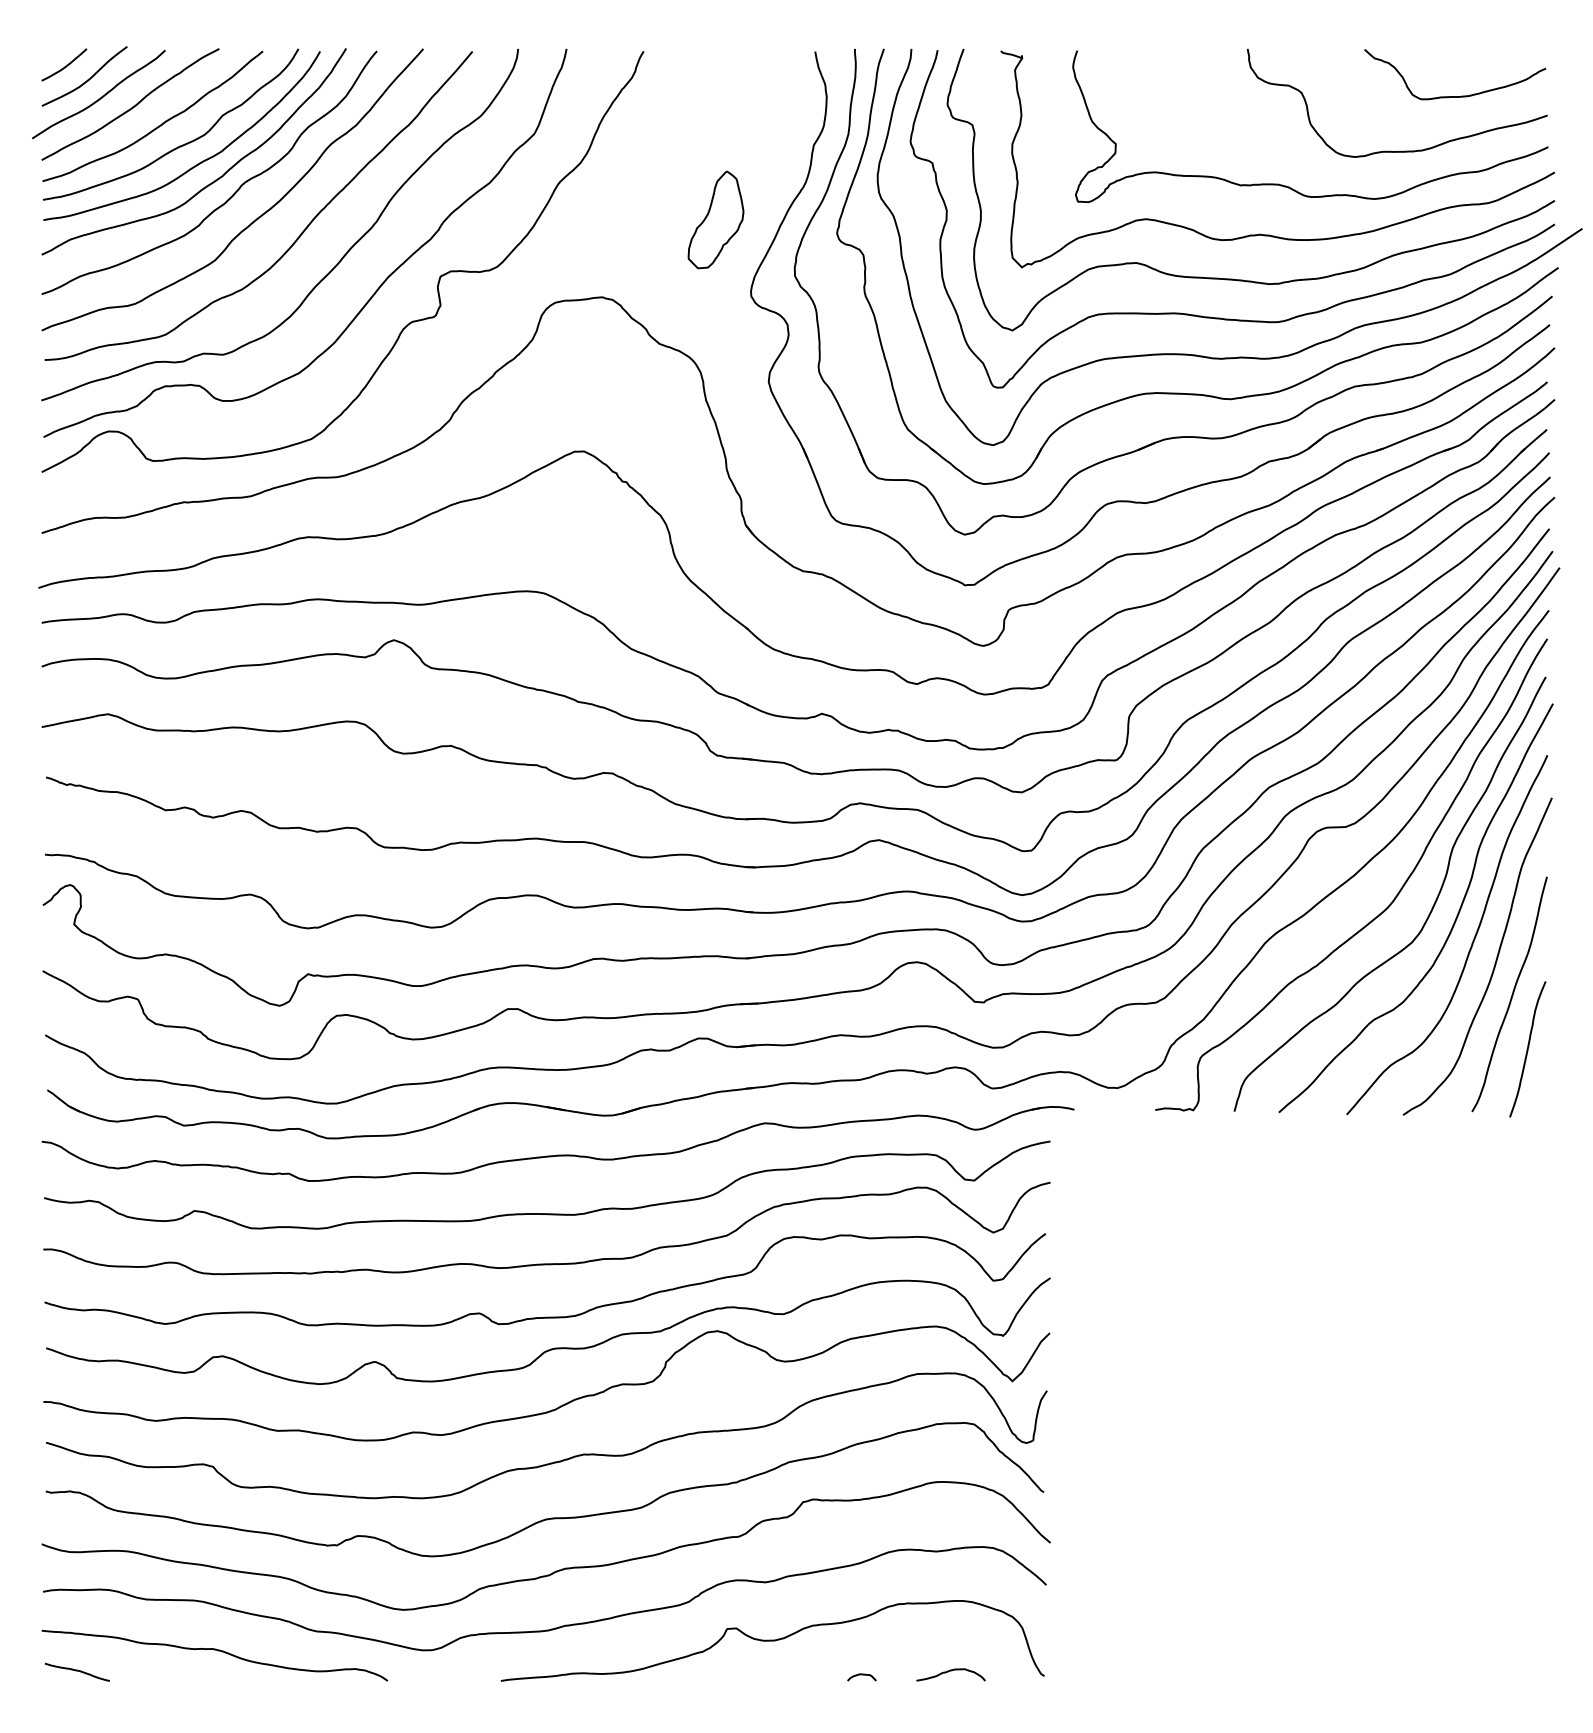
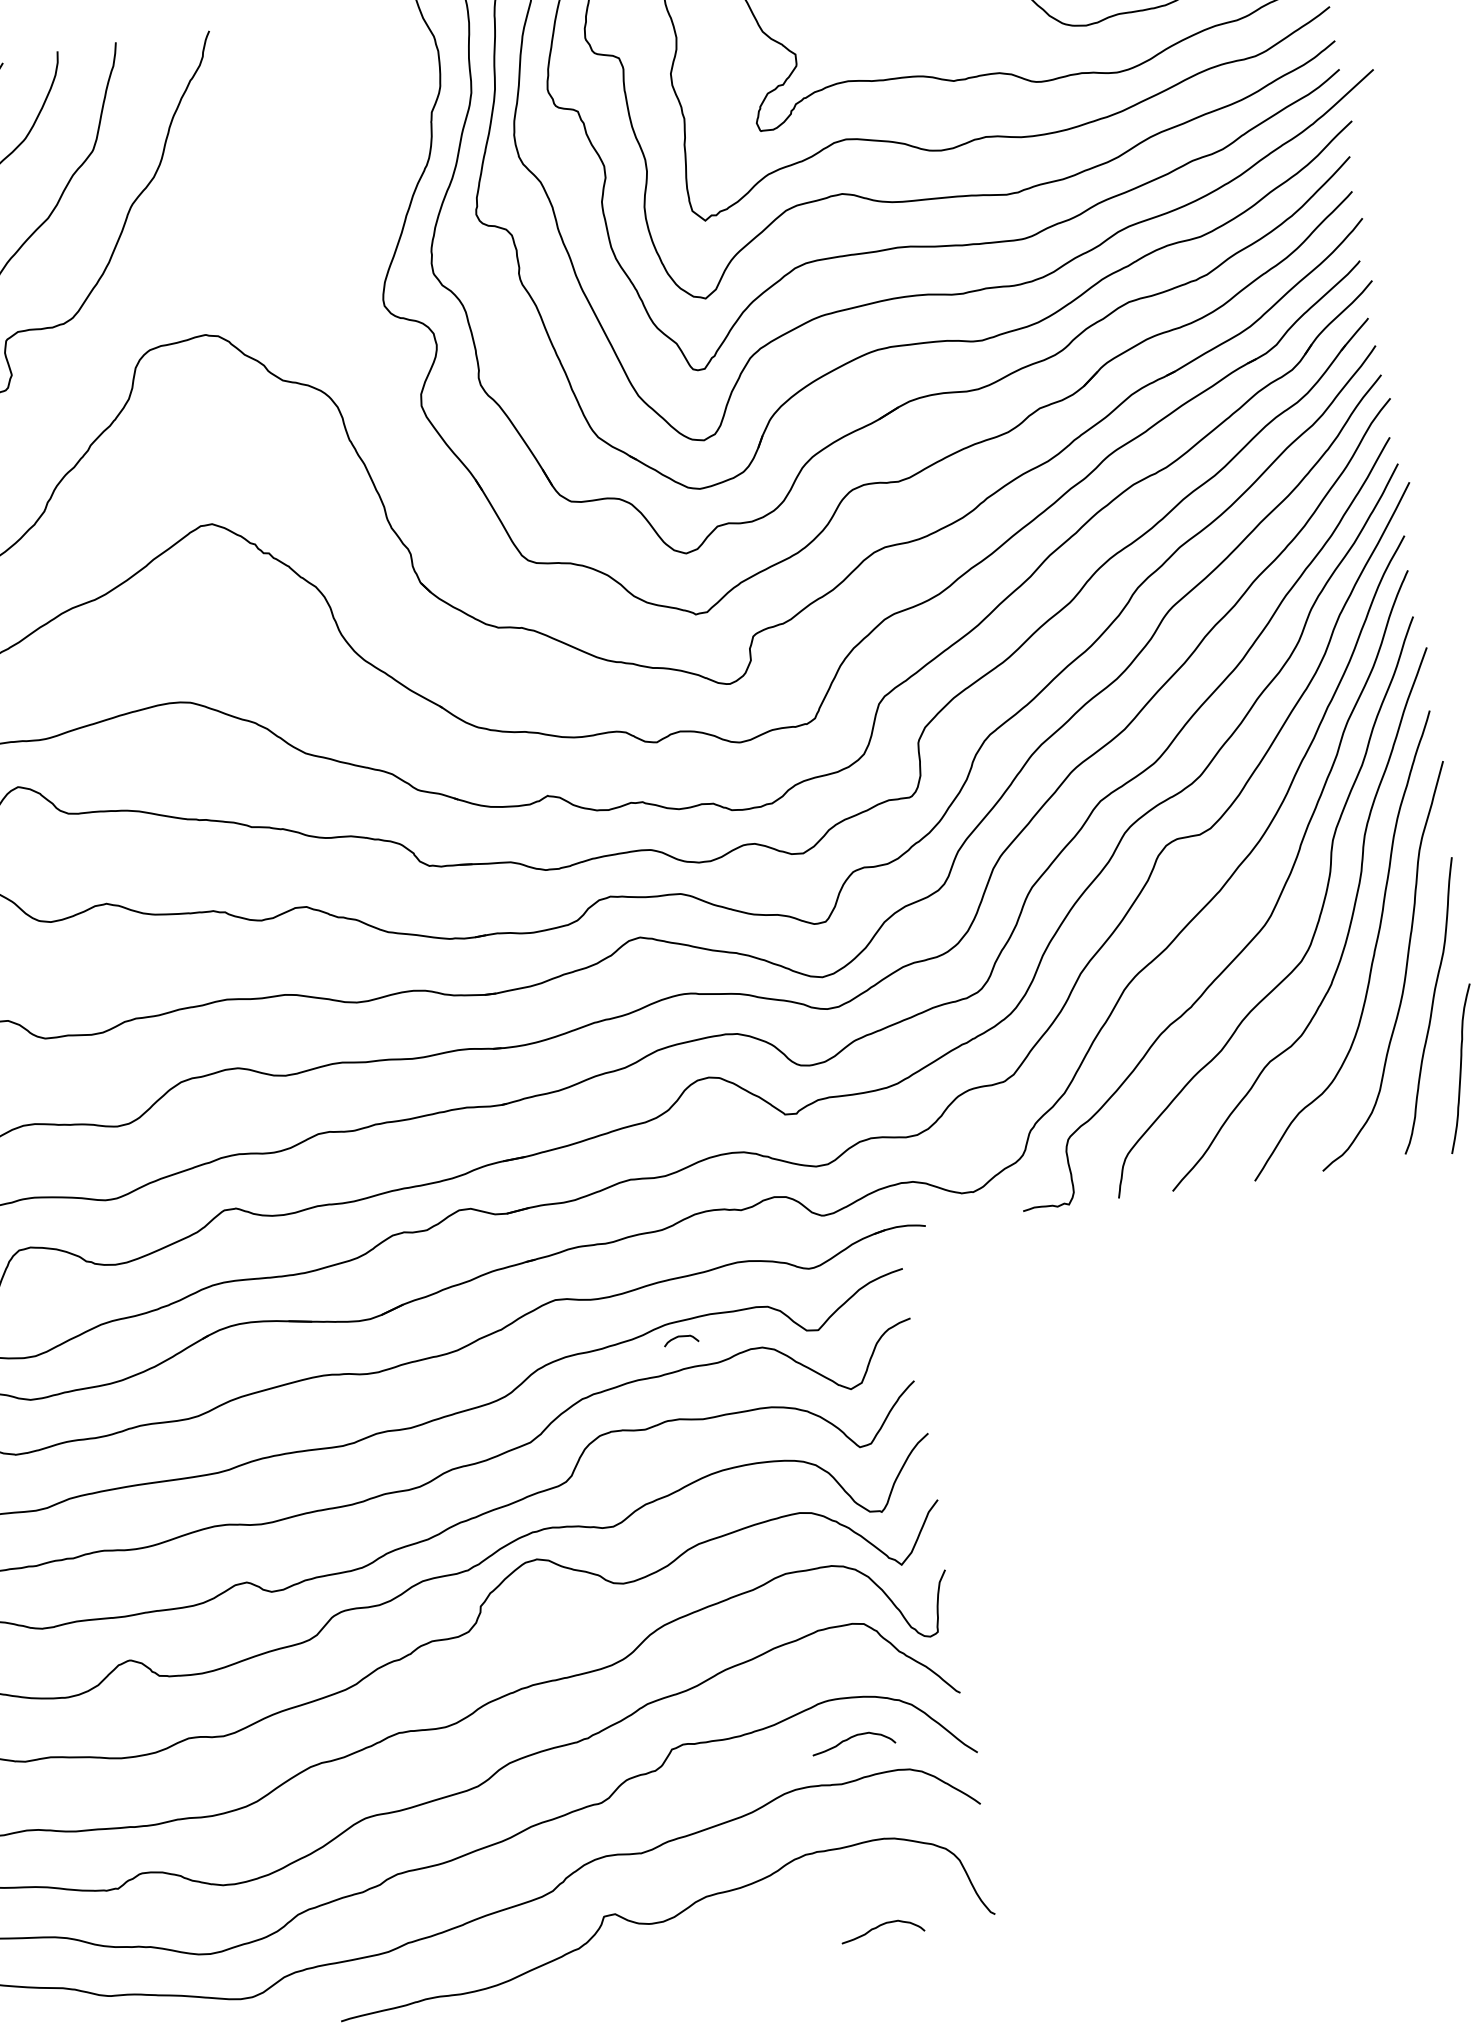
part: (715, 219) -> (327, 220), removed
curve: (948, 1516) -> (849, 1739), added
curve: (861, 1675) -> (680, 1337), moved

